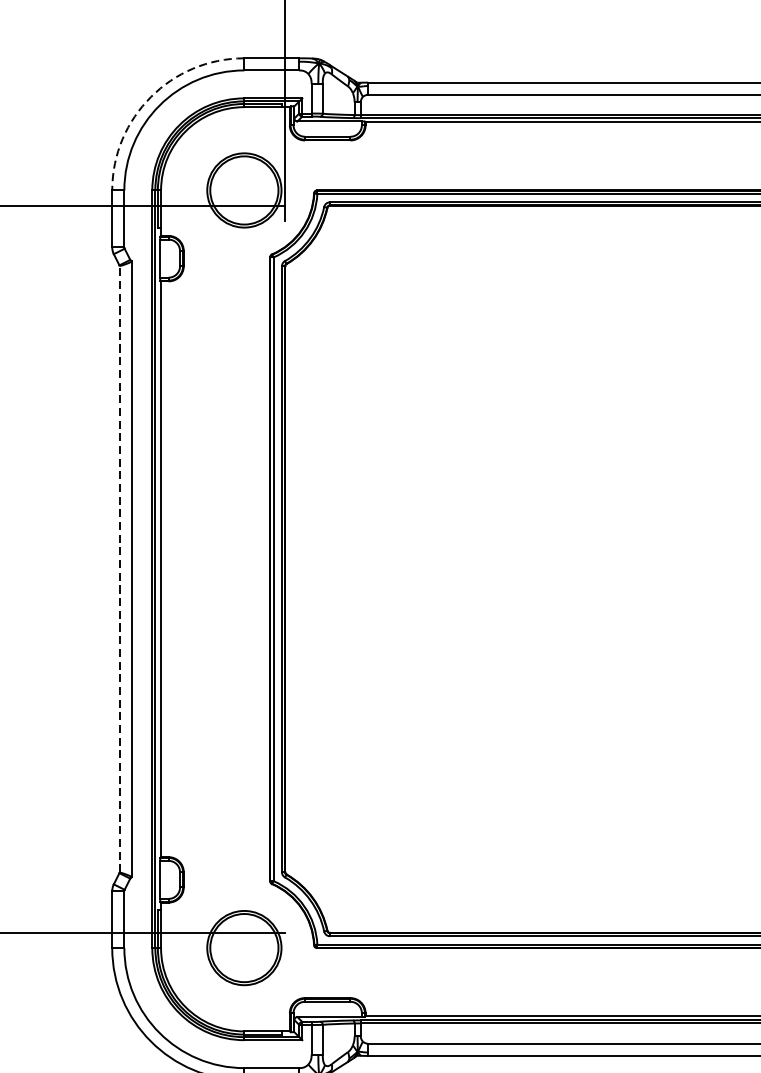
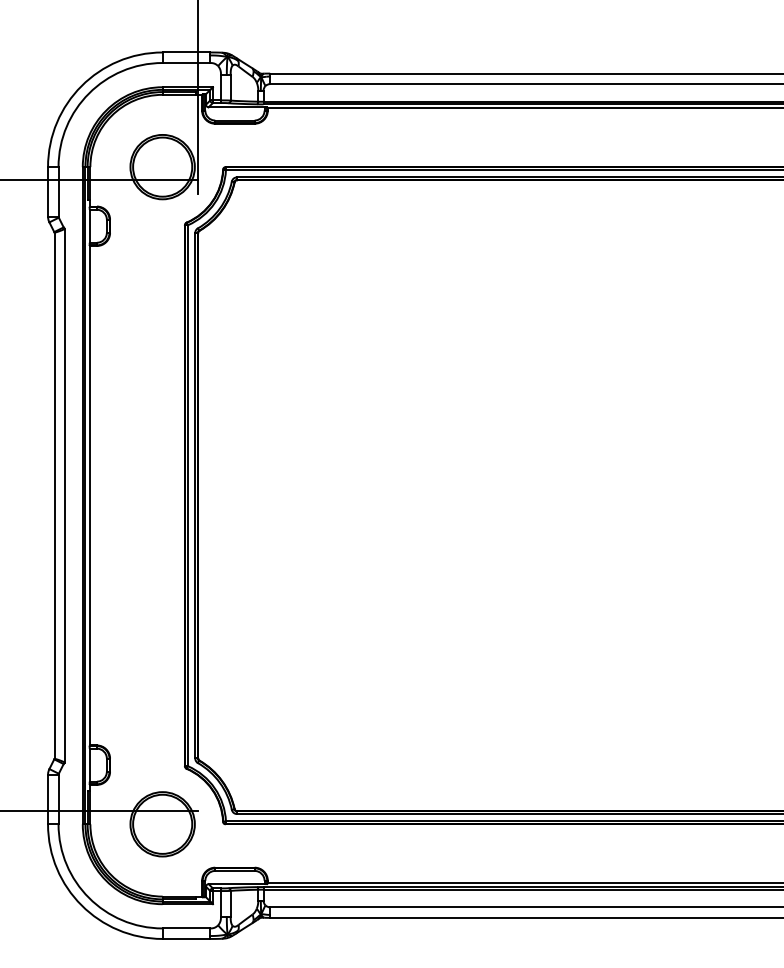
arc: (150, 97) -> (81, 86), dashed -> solid
line: (119, 569) -> (54, 495), dashed -> solid

